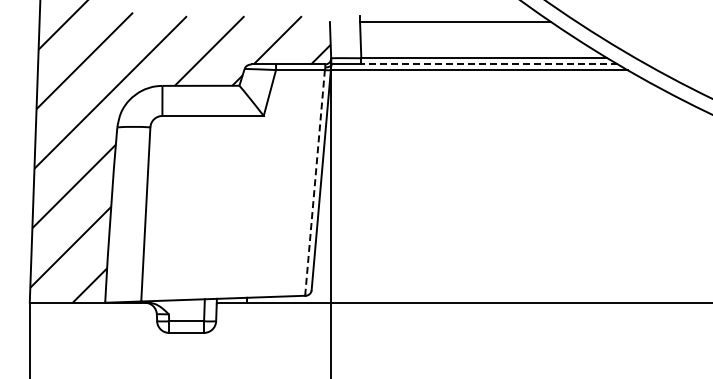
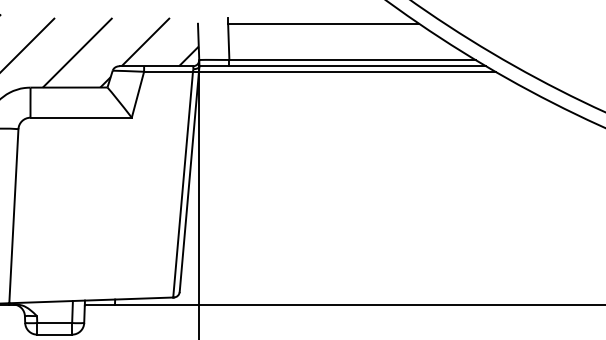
line: (489, 64) -> (357, 66), dashed -> solid
line: (315, 182) -> (183, 184), dashed -> solid

